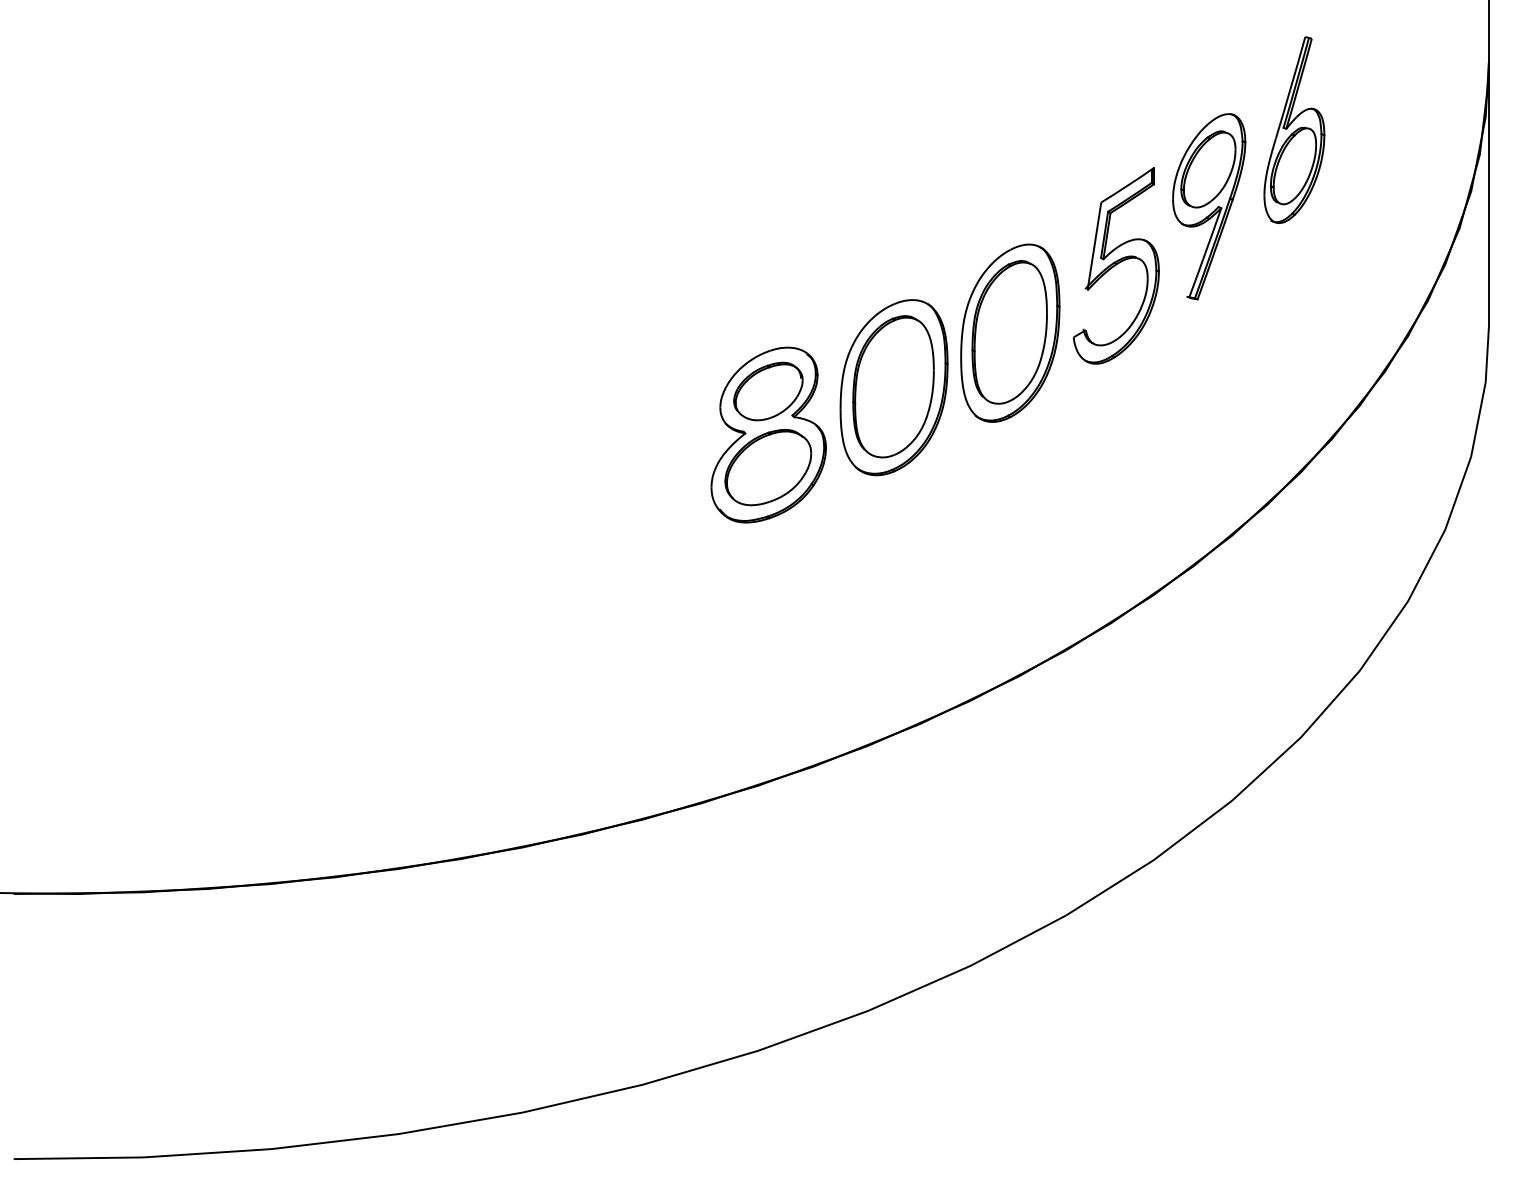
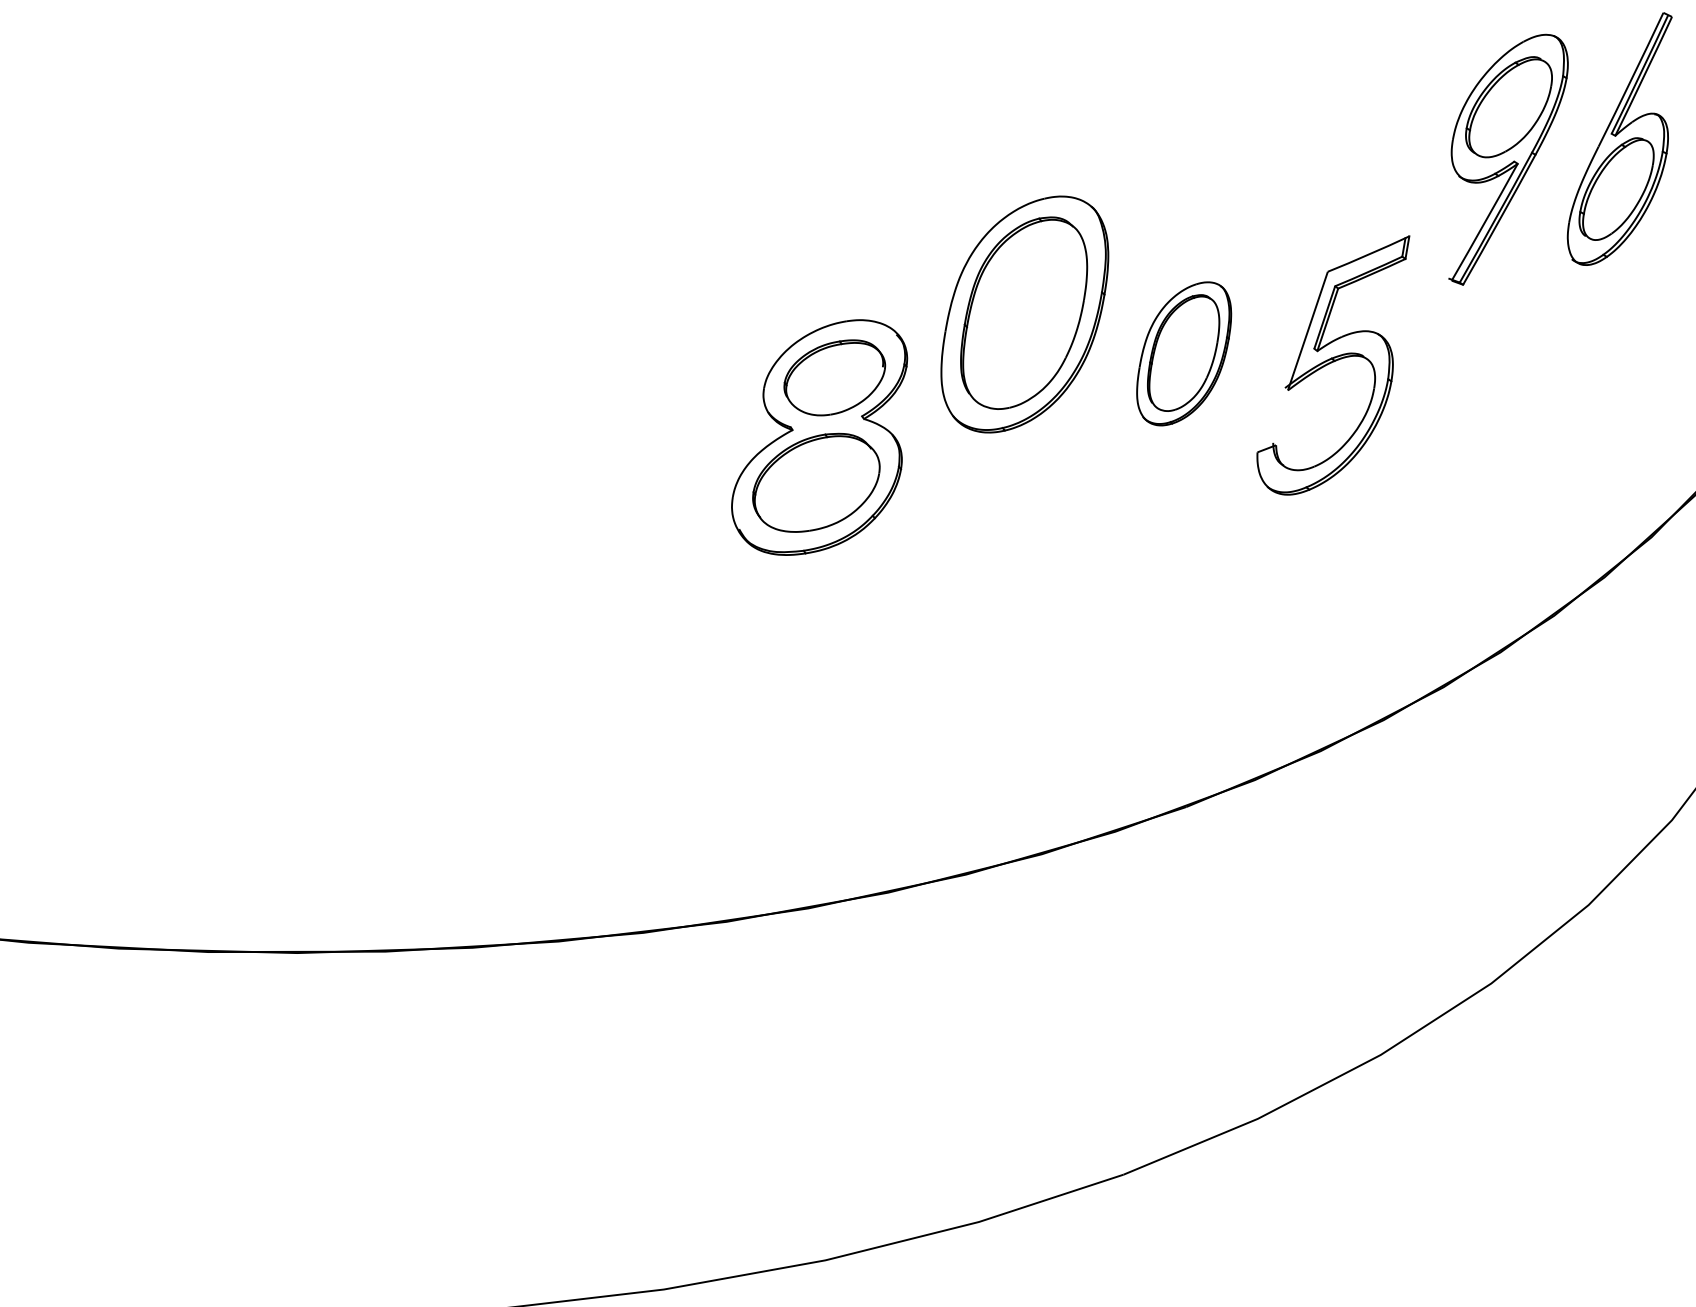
part: (1209, 206) -> (1501, 158), moved
part: (1115, 265) -> (1332, 362), moved
part: (1010, 332) -> (1184, 352), size x0.6
part: (893, 387) -> (1023, 314), moved

